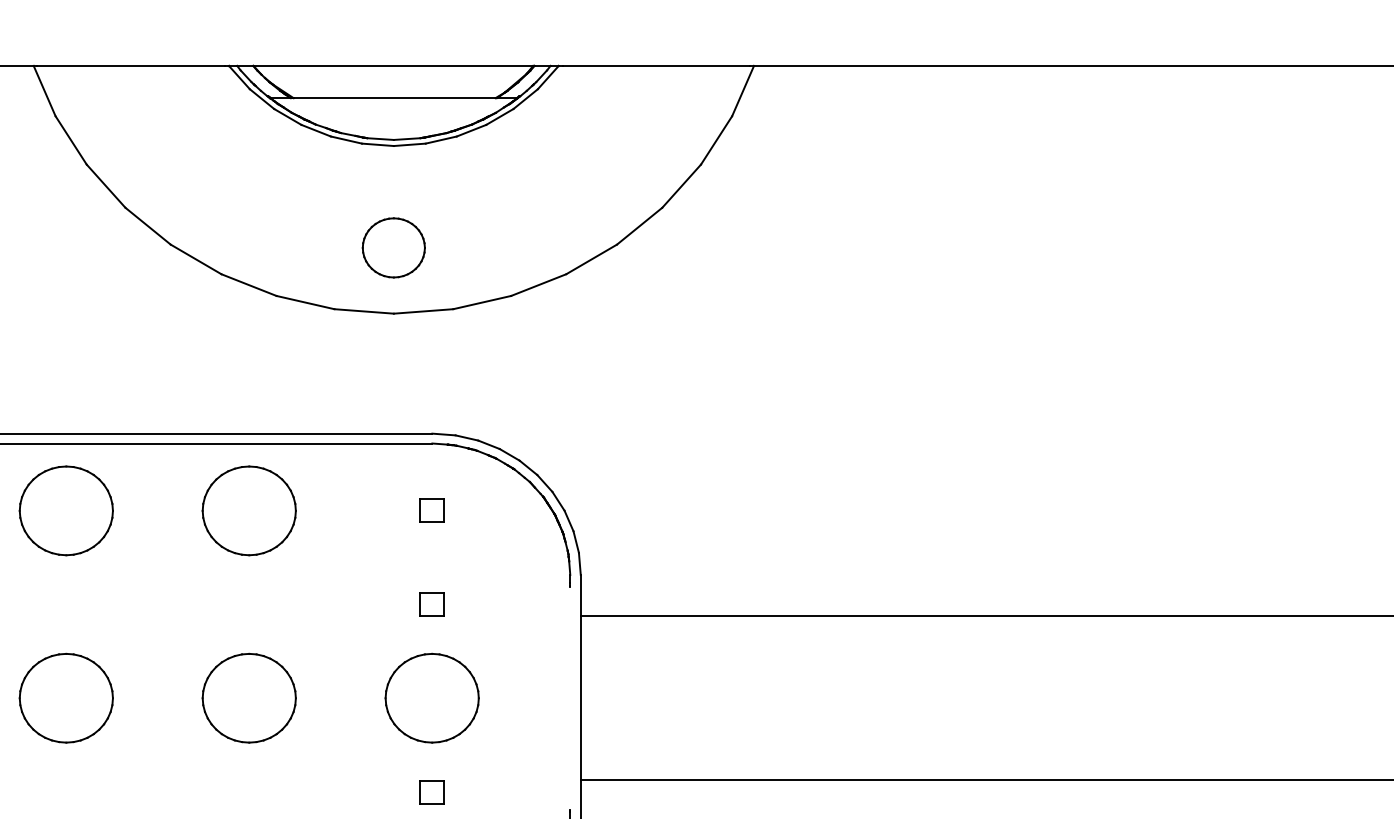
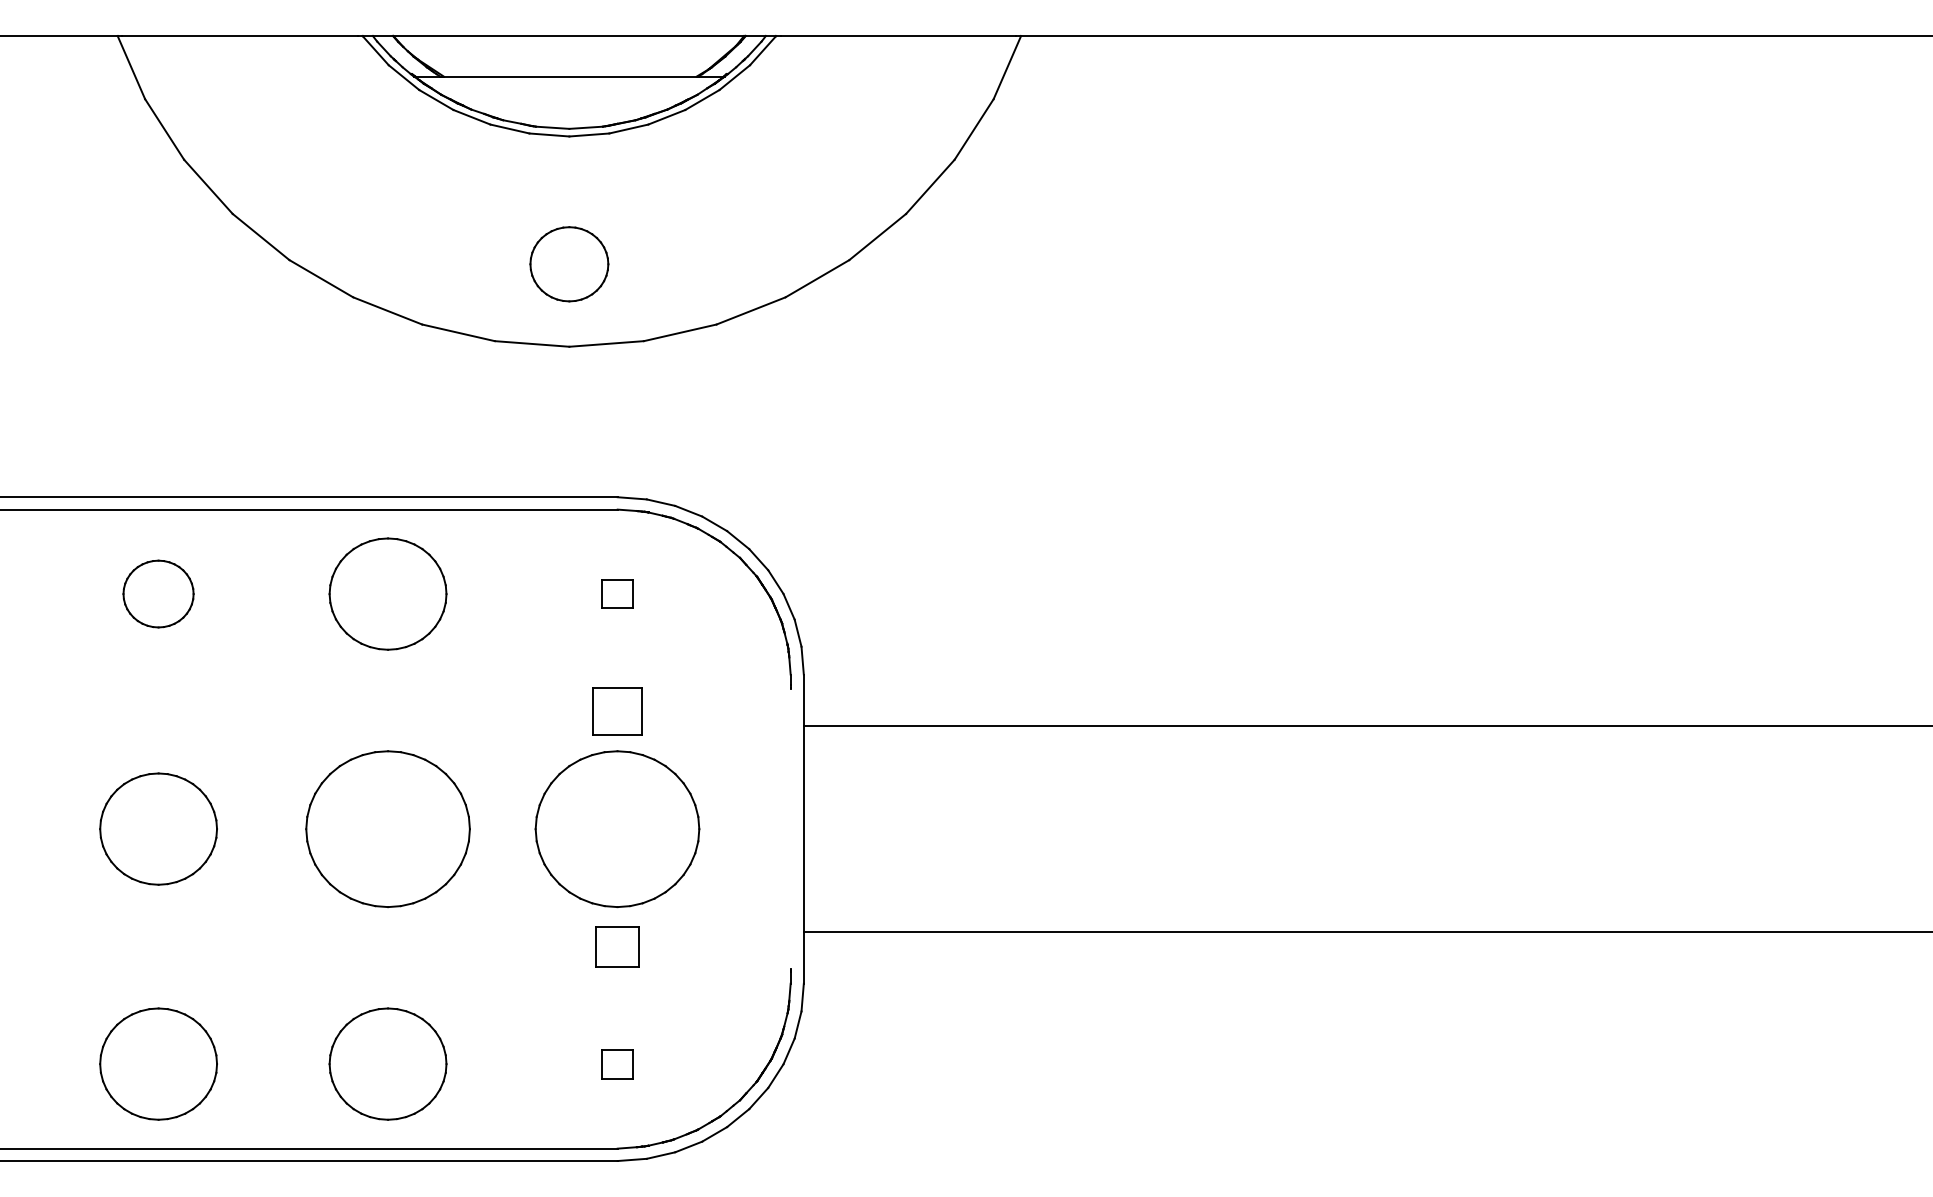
part: (66, 510) -> (158, 593), size x0.6
part: (432, 604) -> (617, 711), size x1.6
part: (248, 697) -> (387, 828), size x1.4
part: (432, 697) -> (617, 828), size x1.4
part: (432, 791) -> (617, 946), size x1.4

